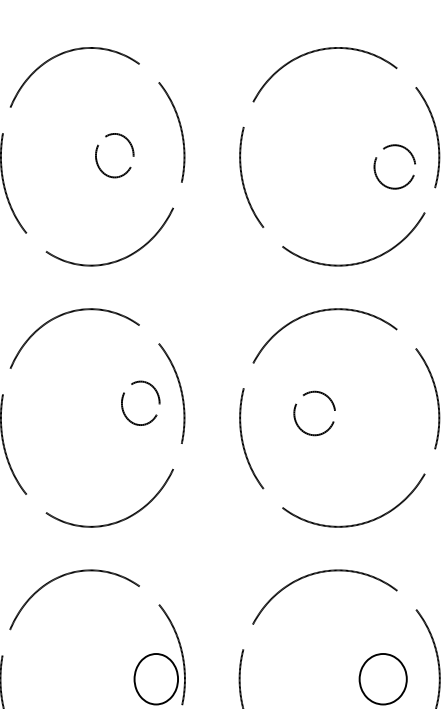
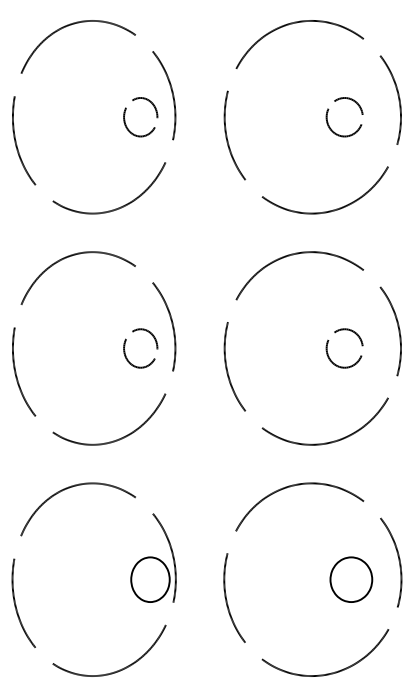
part: (97, 158) -> (125, 119), moved
part: (376, 161) -> (328, 112), moved
part: (123, 401) -> (125, 346), moved
part: (296, 407) -> (328, 343), moved

